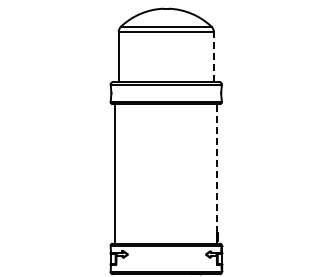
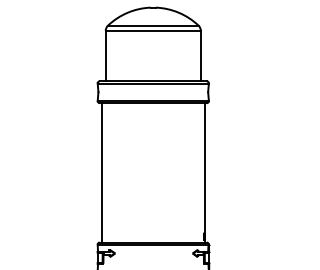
line: (213, 56) -> (200, 55), dashed -> solid
line: (217, 168) -> (204, 167), dashed -> solid

